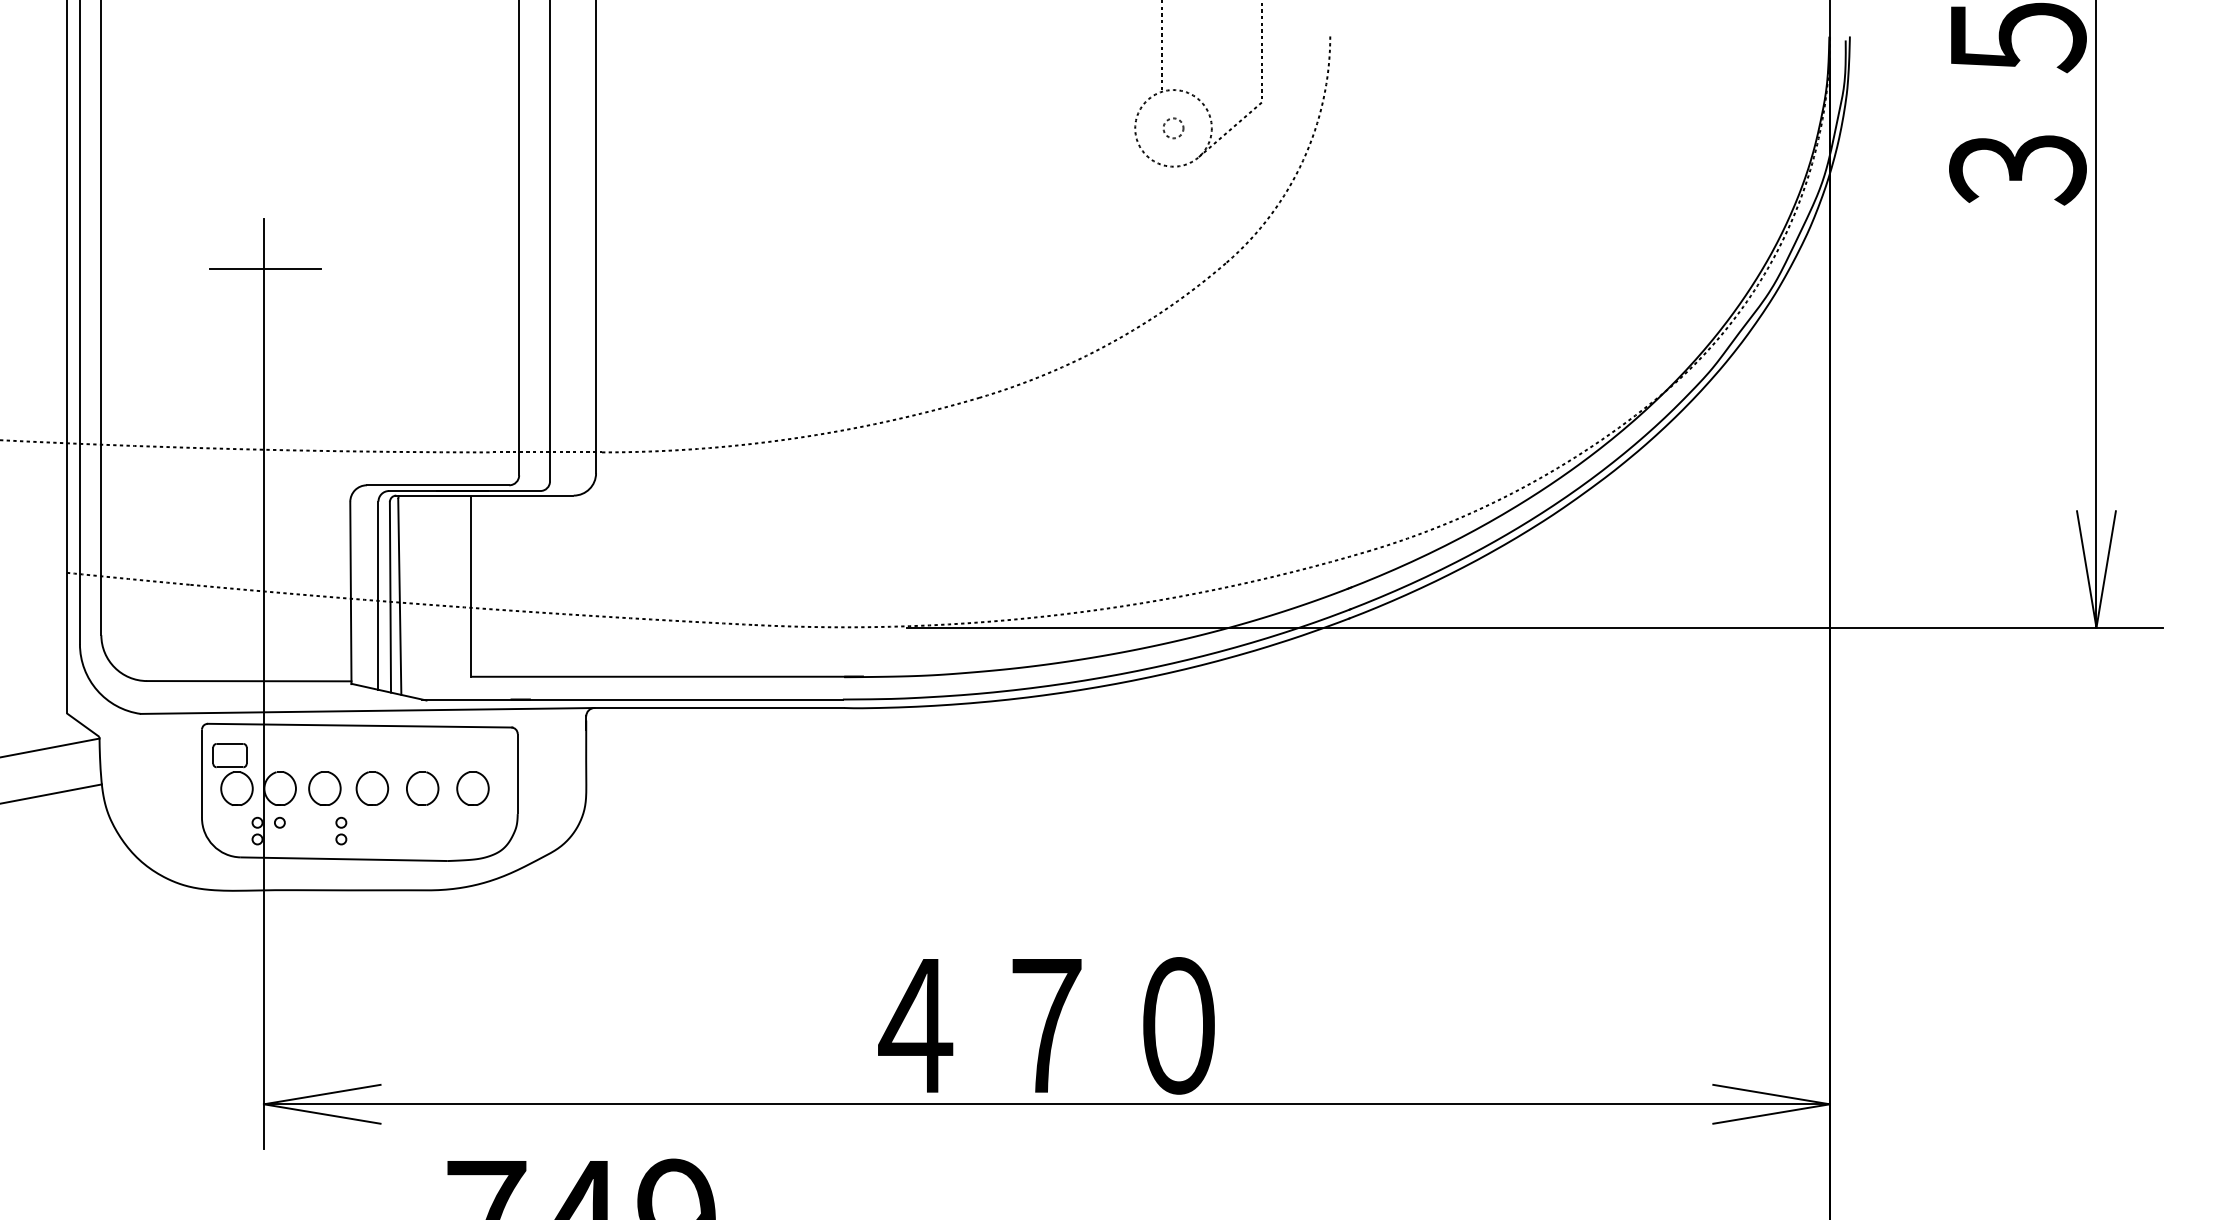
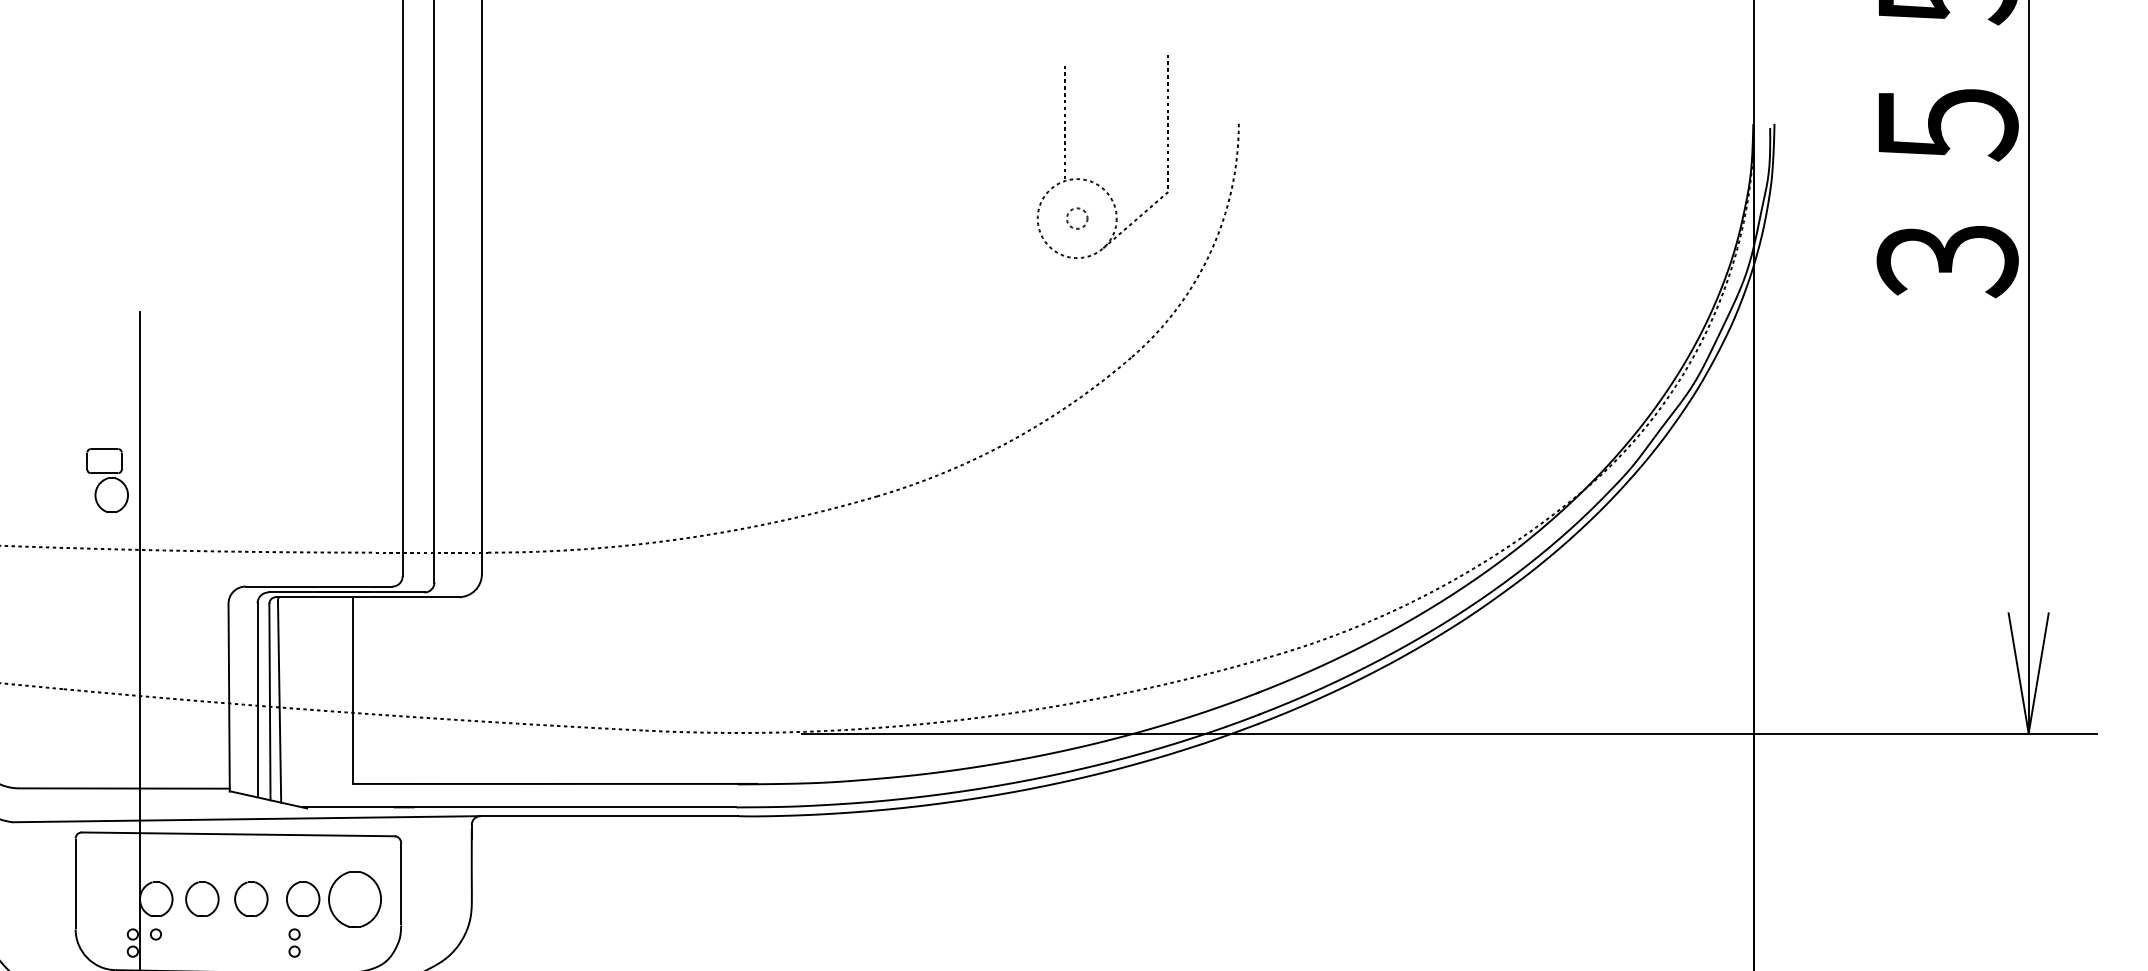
line: (264, 269) -> (140, 364), removed
part: (232, 774) -> (107, 480), moved
part: (472, 788) -> (354, 899), size x1.6
part: (341, 830) -> (294, 942), moved

